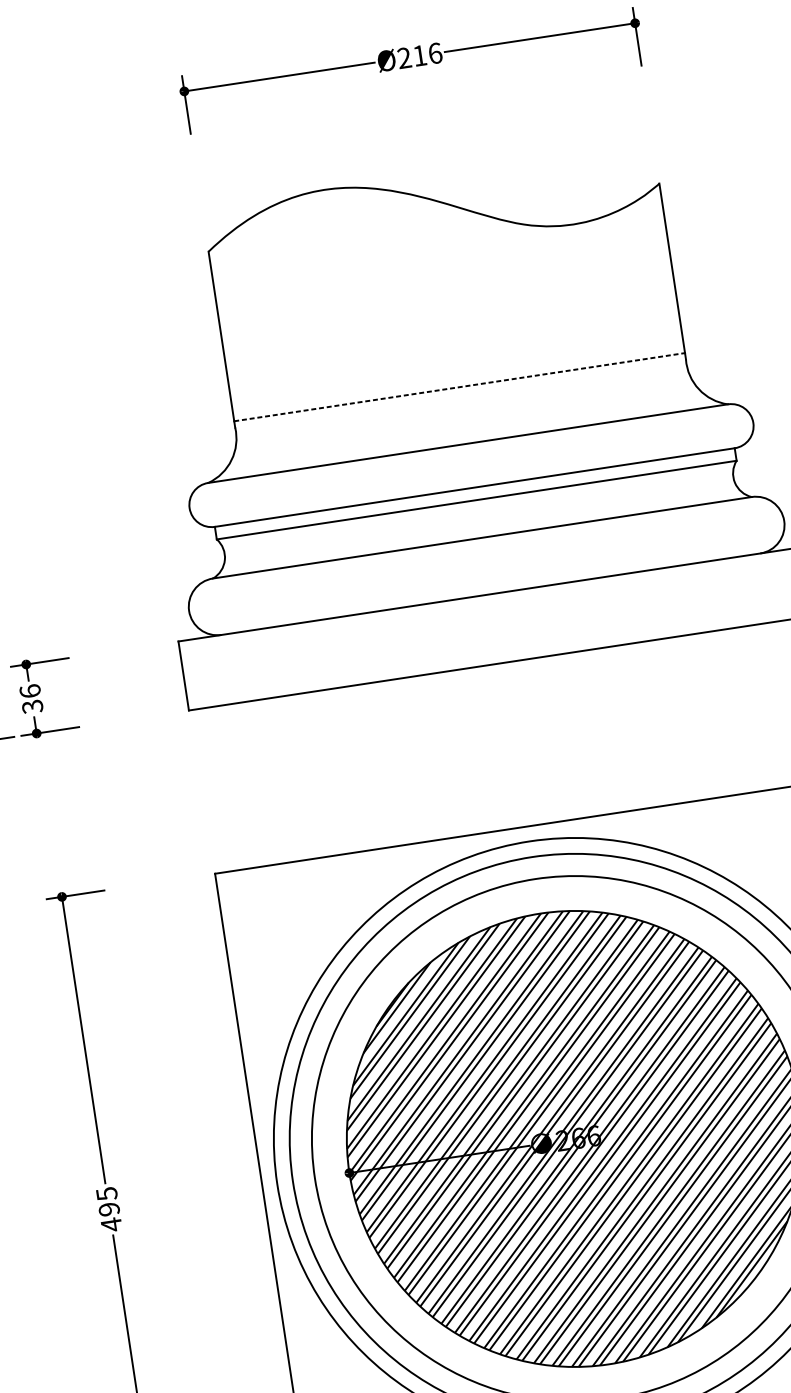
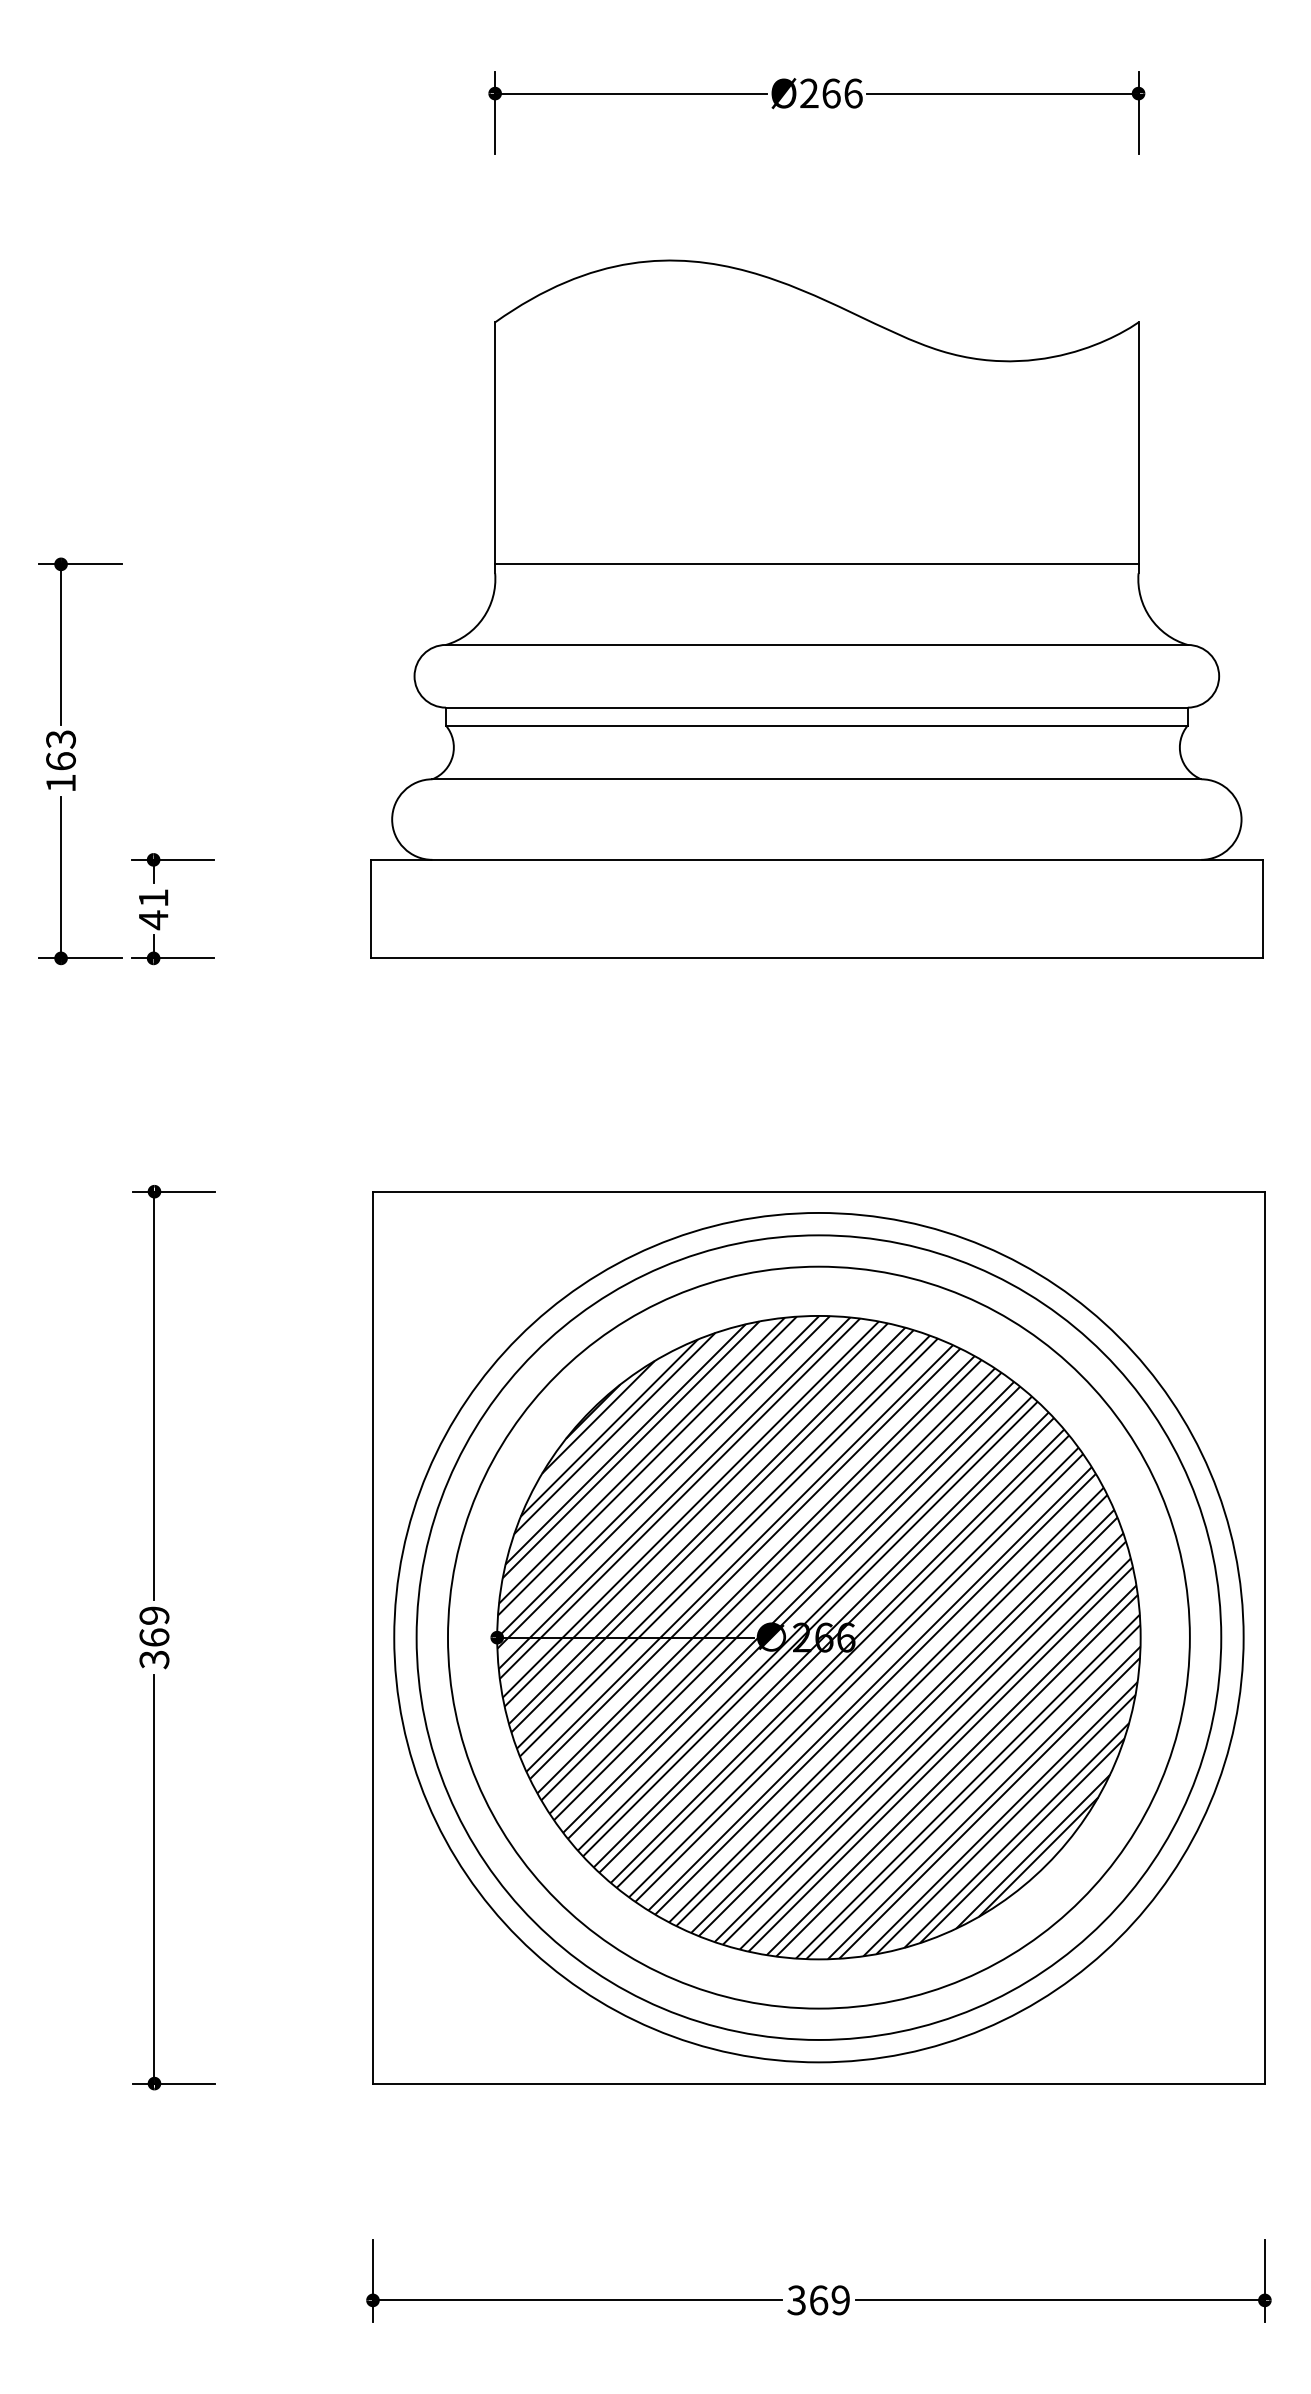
text: (420, 55) -> (831, 93), Ø216 -> Ø266
line: (459, 387) -> (816, 564), dashed -> solid
text: (31, 699) -> (153, 909), 36 -> 41
text: (109, 1209) -> (154, 1637), 495 -> 369

